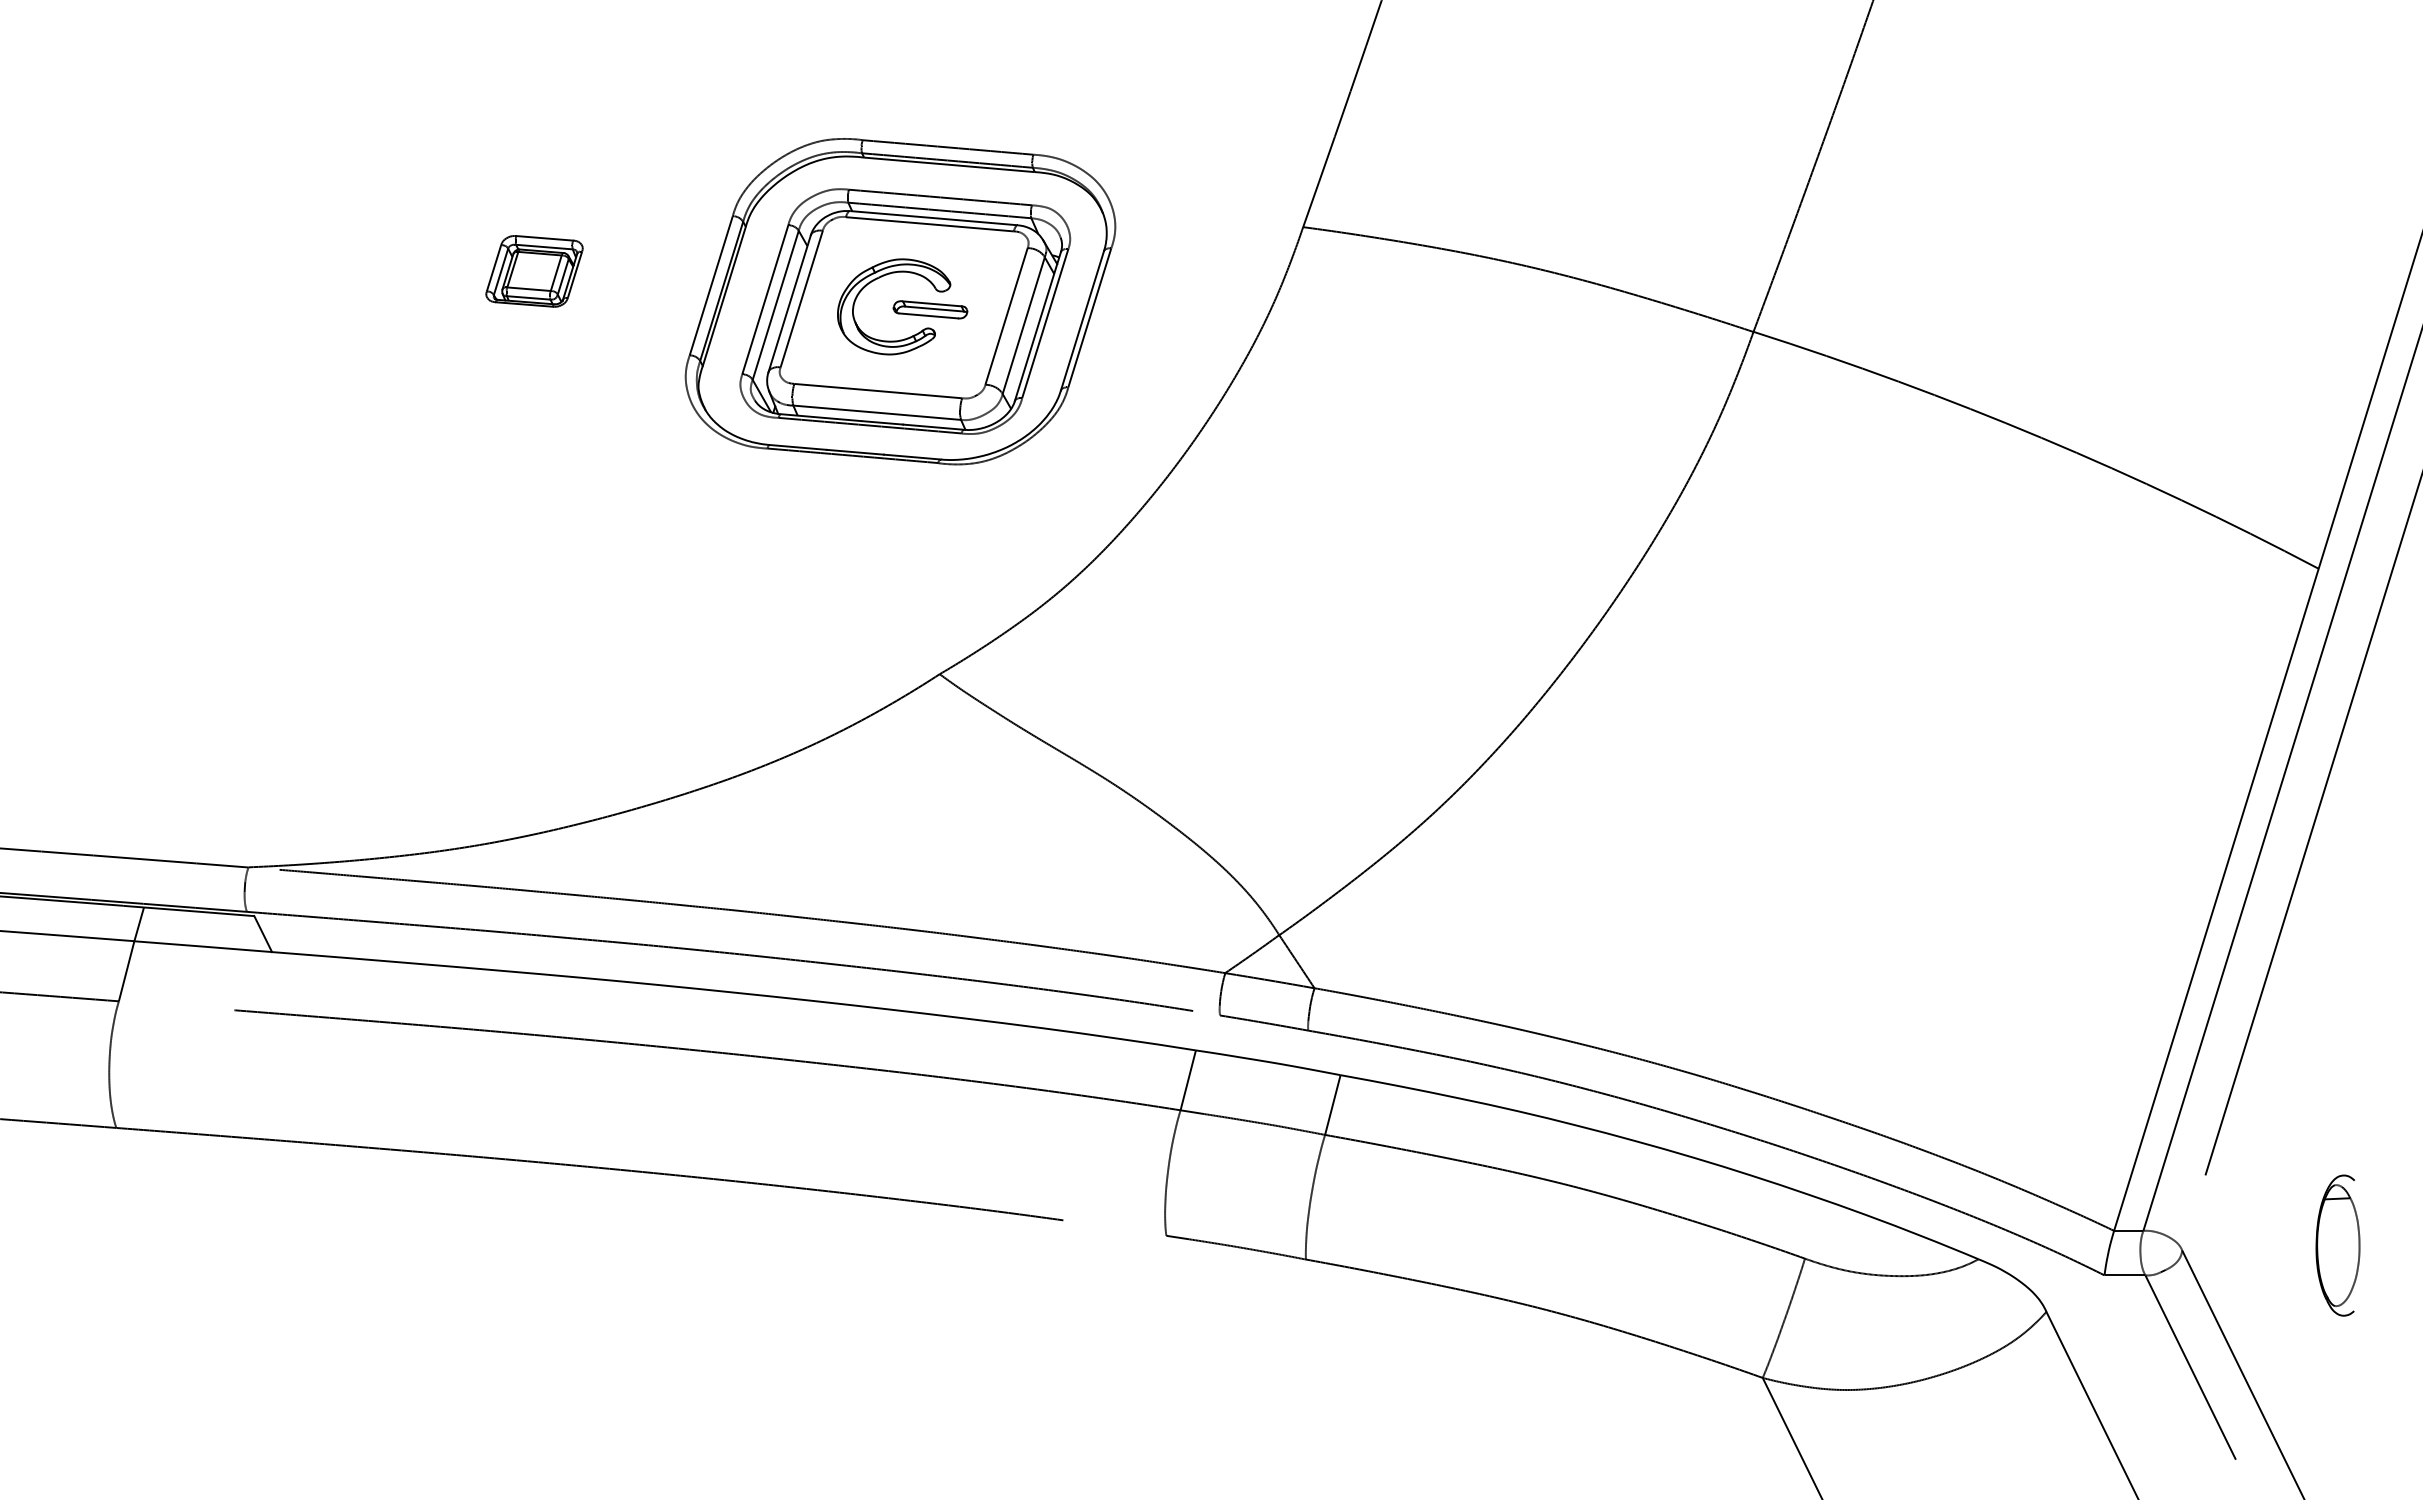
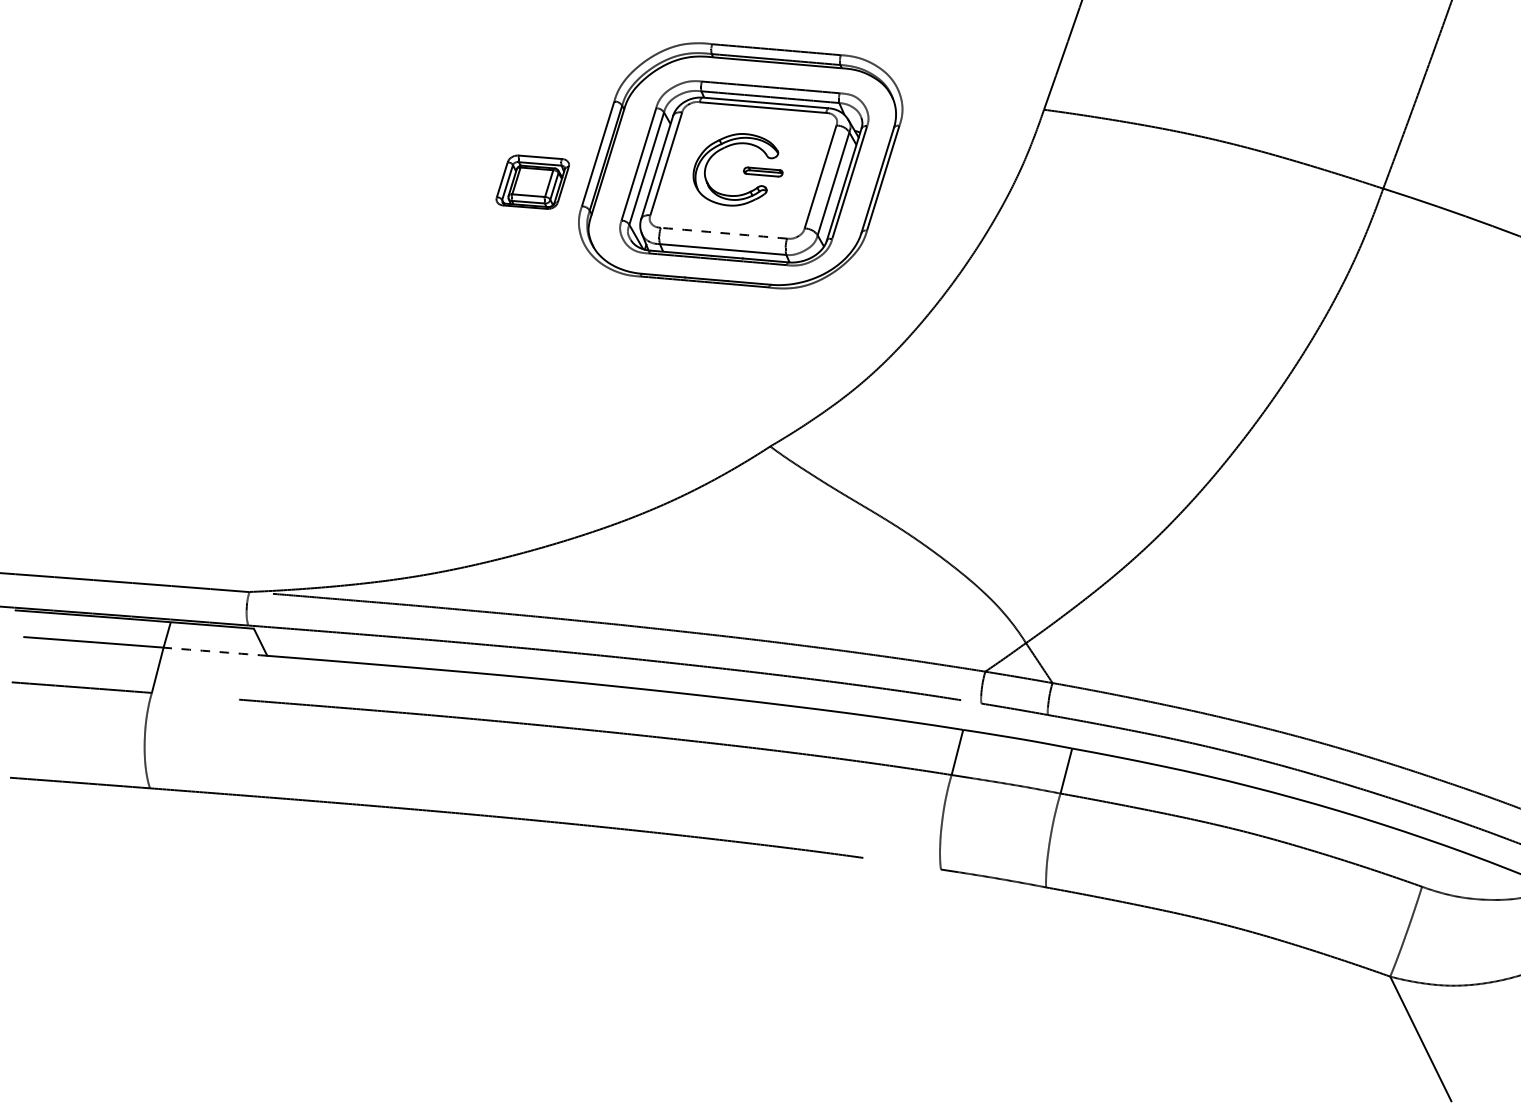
part: (534, 271) -> (532, 182), moved
part: (930, 309) -> (763, 171), size x0.7
arc: (878, 391) -> (724, 233), solid -> dashed
arc: (203, 946) -> (215, 651), solid -> dashed

